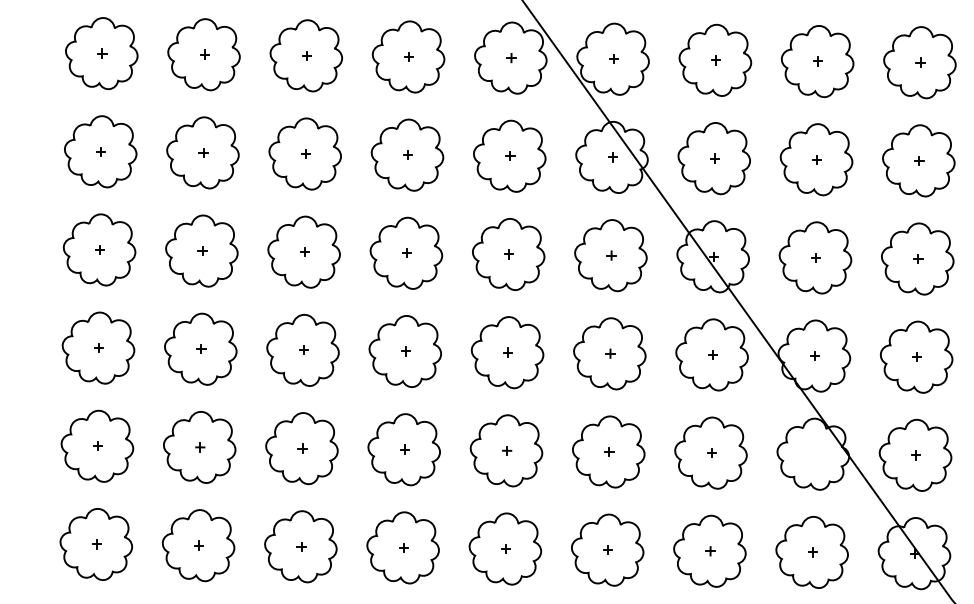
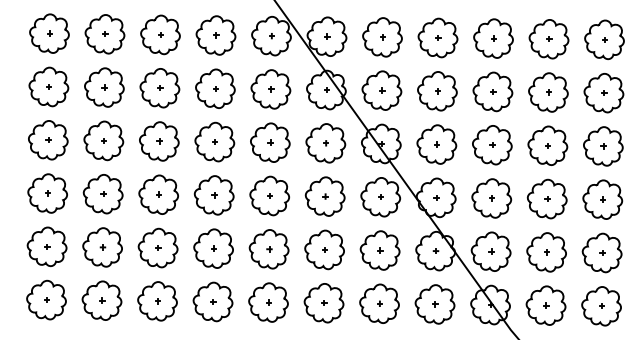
part: (813, 453) -> (435, 250), added

